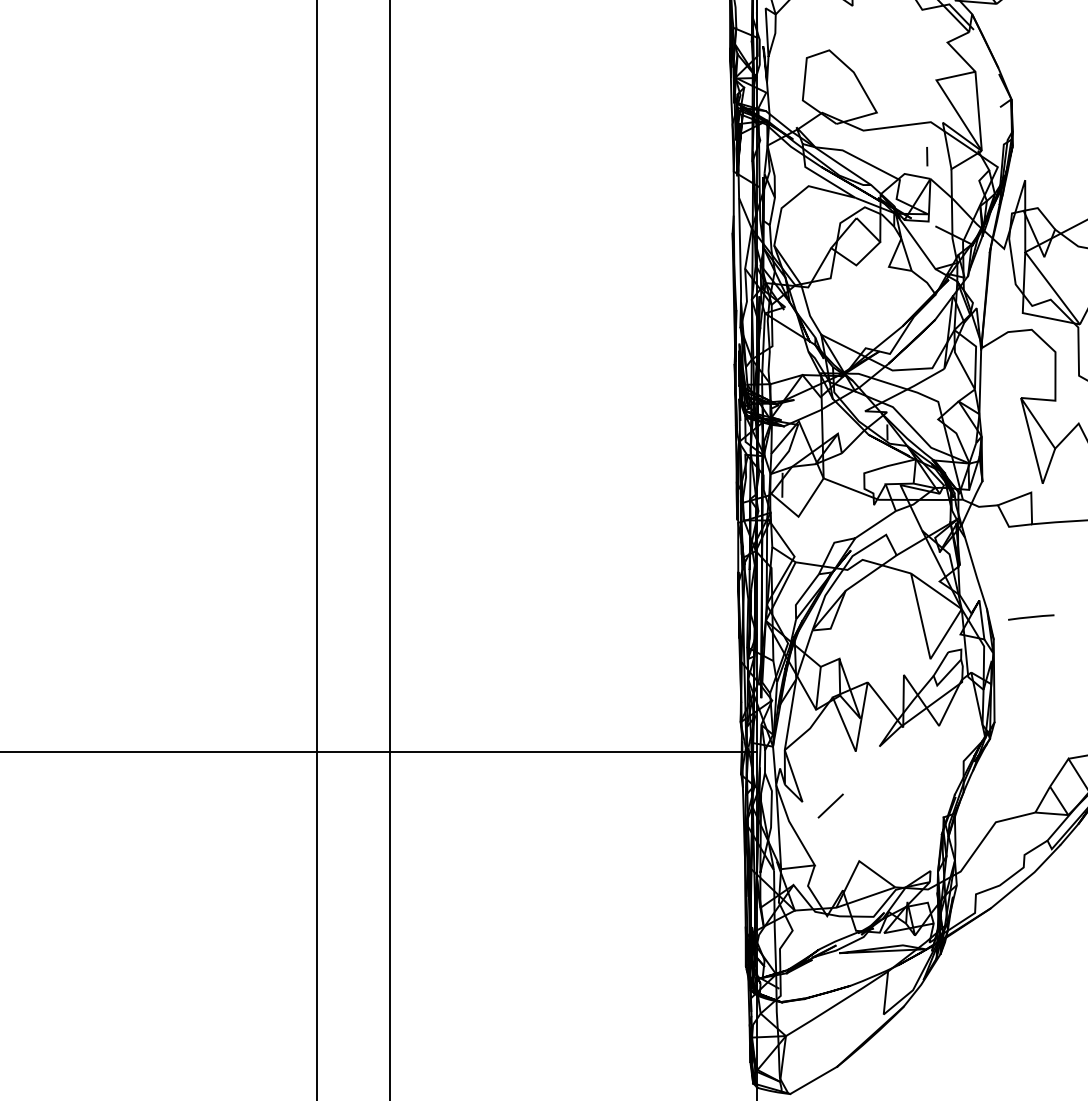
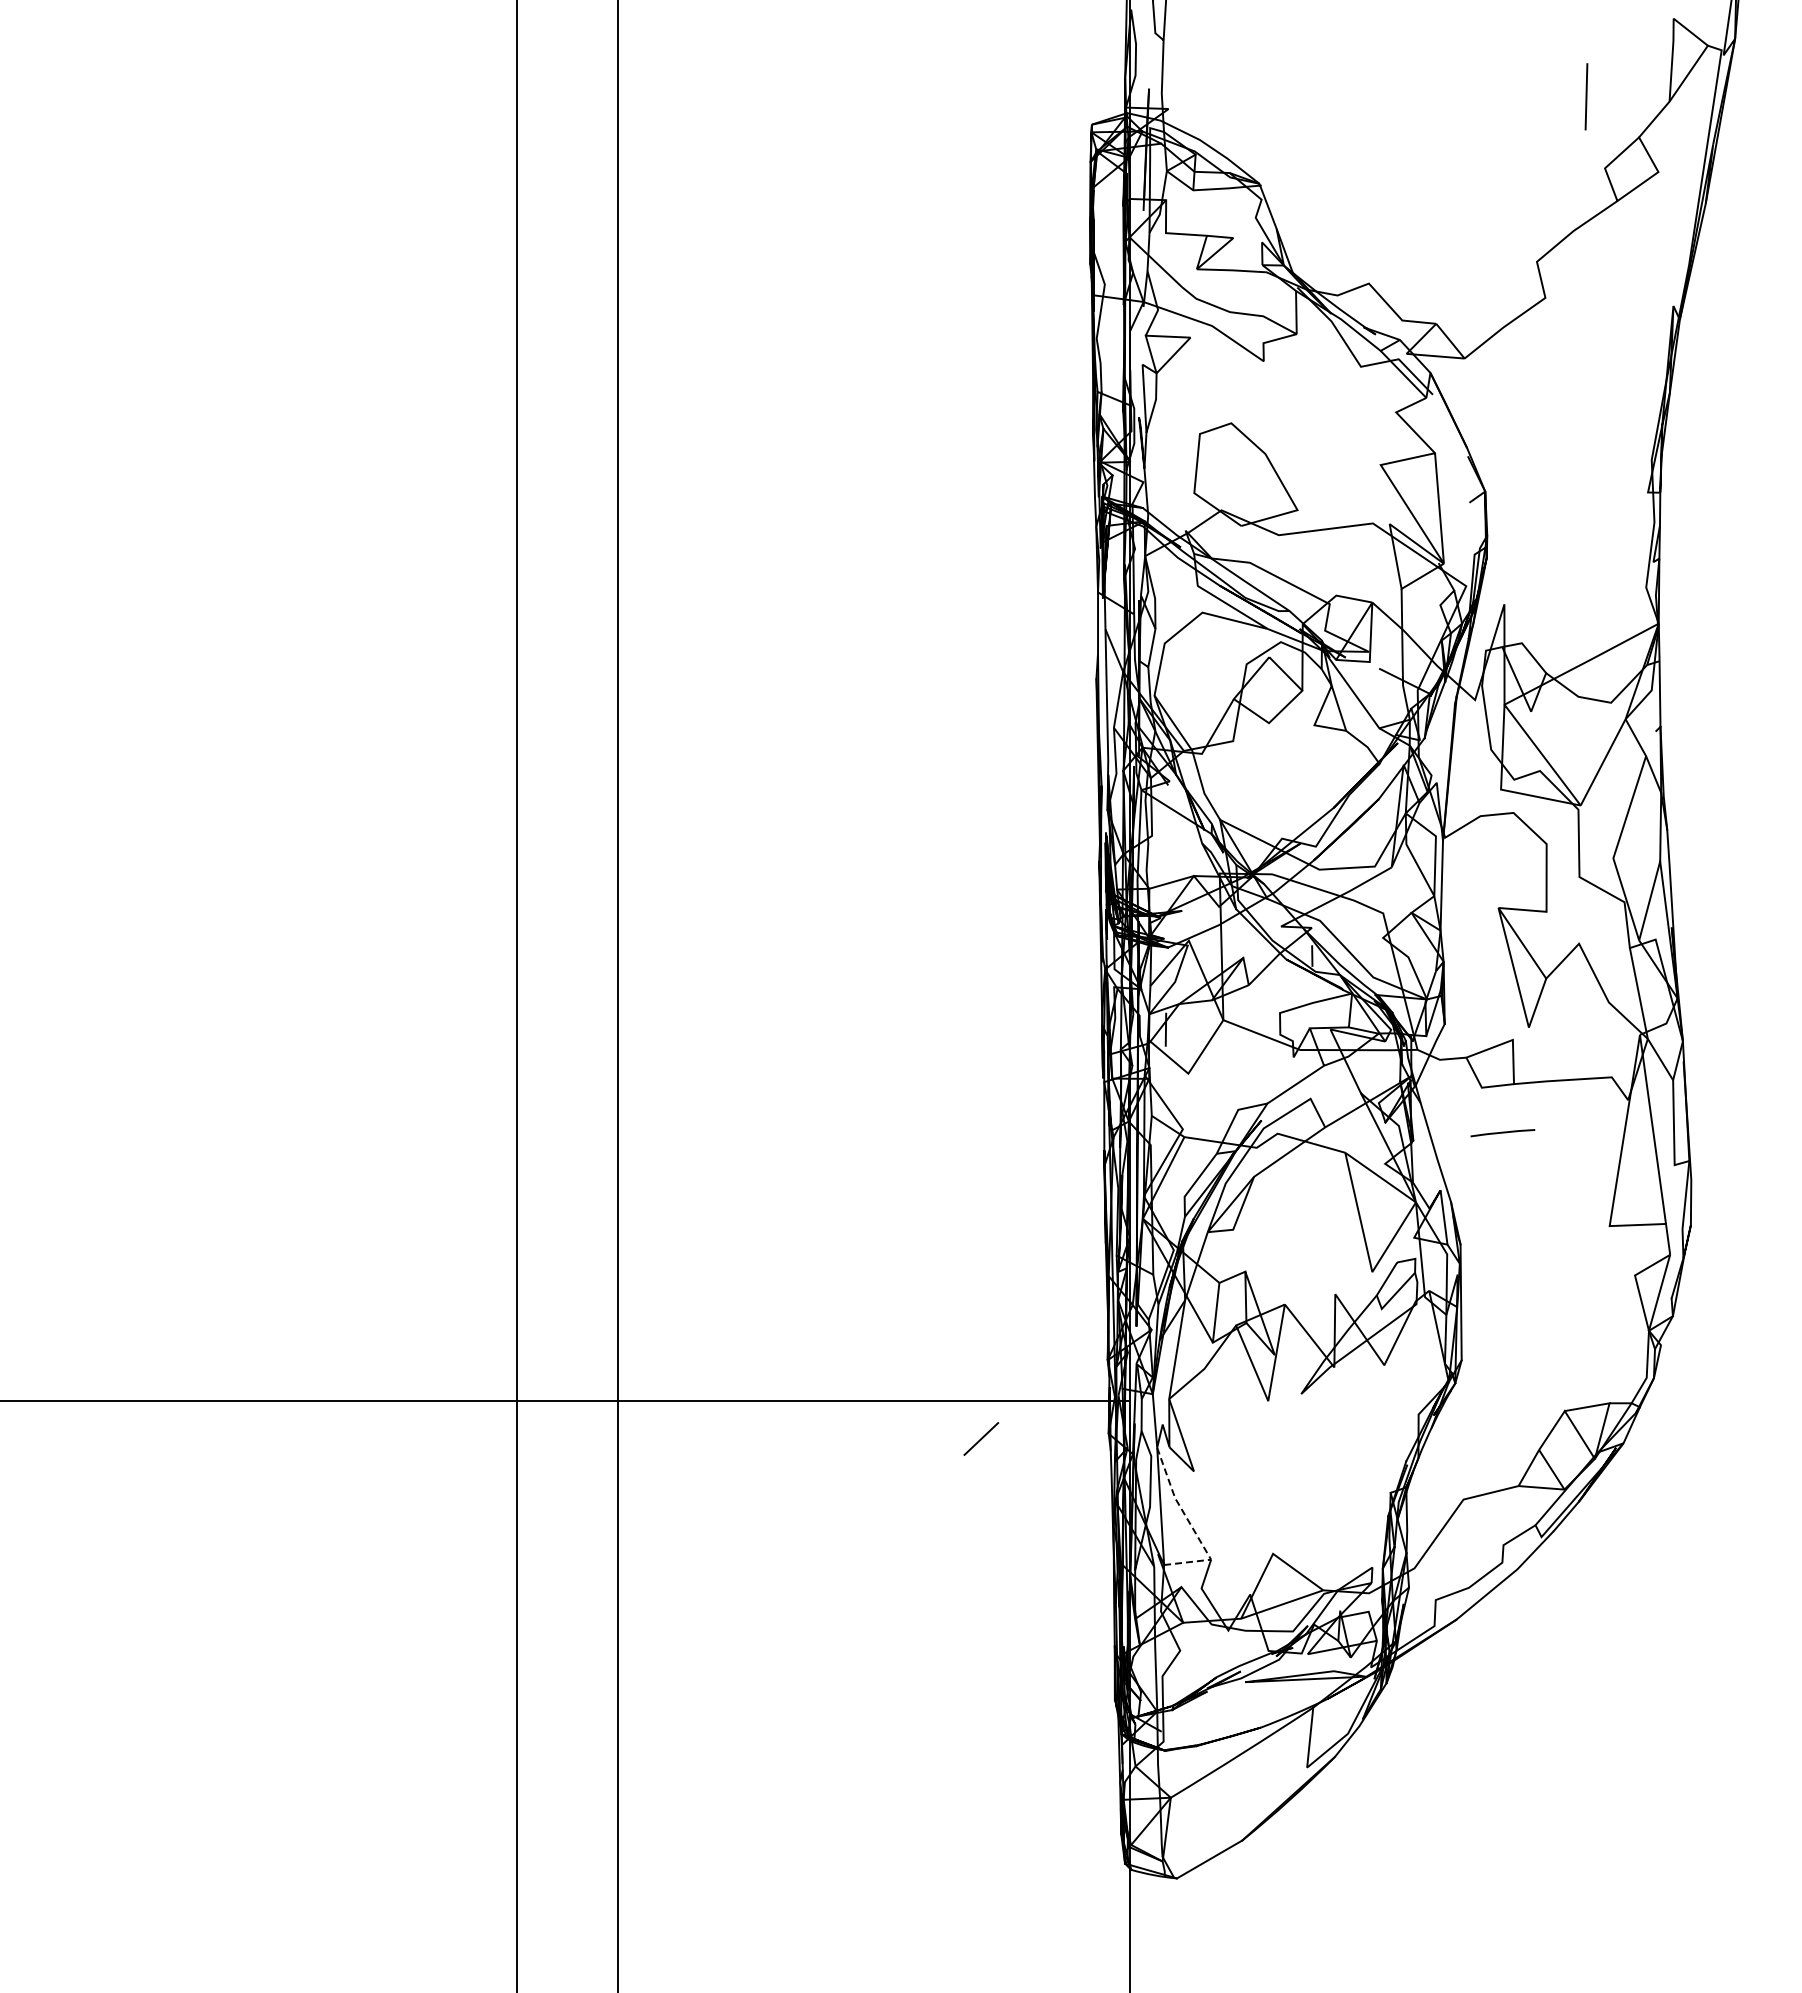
line: (927, 156) -> (1367, 571), removed
line: (1031, 617) -> (1502, 1133), moved
line: (830, 805) -> (981, 1438), moved
line: (800, 841) -> (1191, 1526), solid -> dashed

